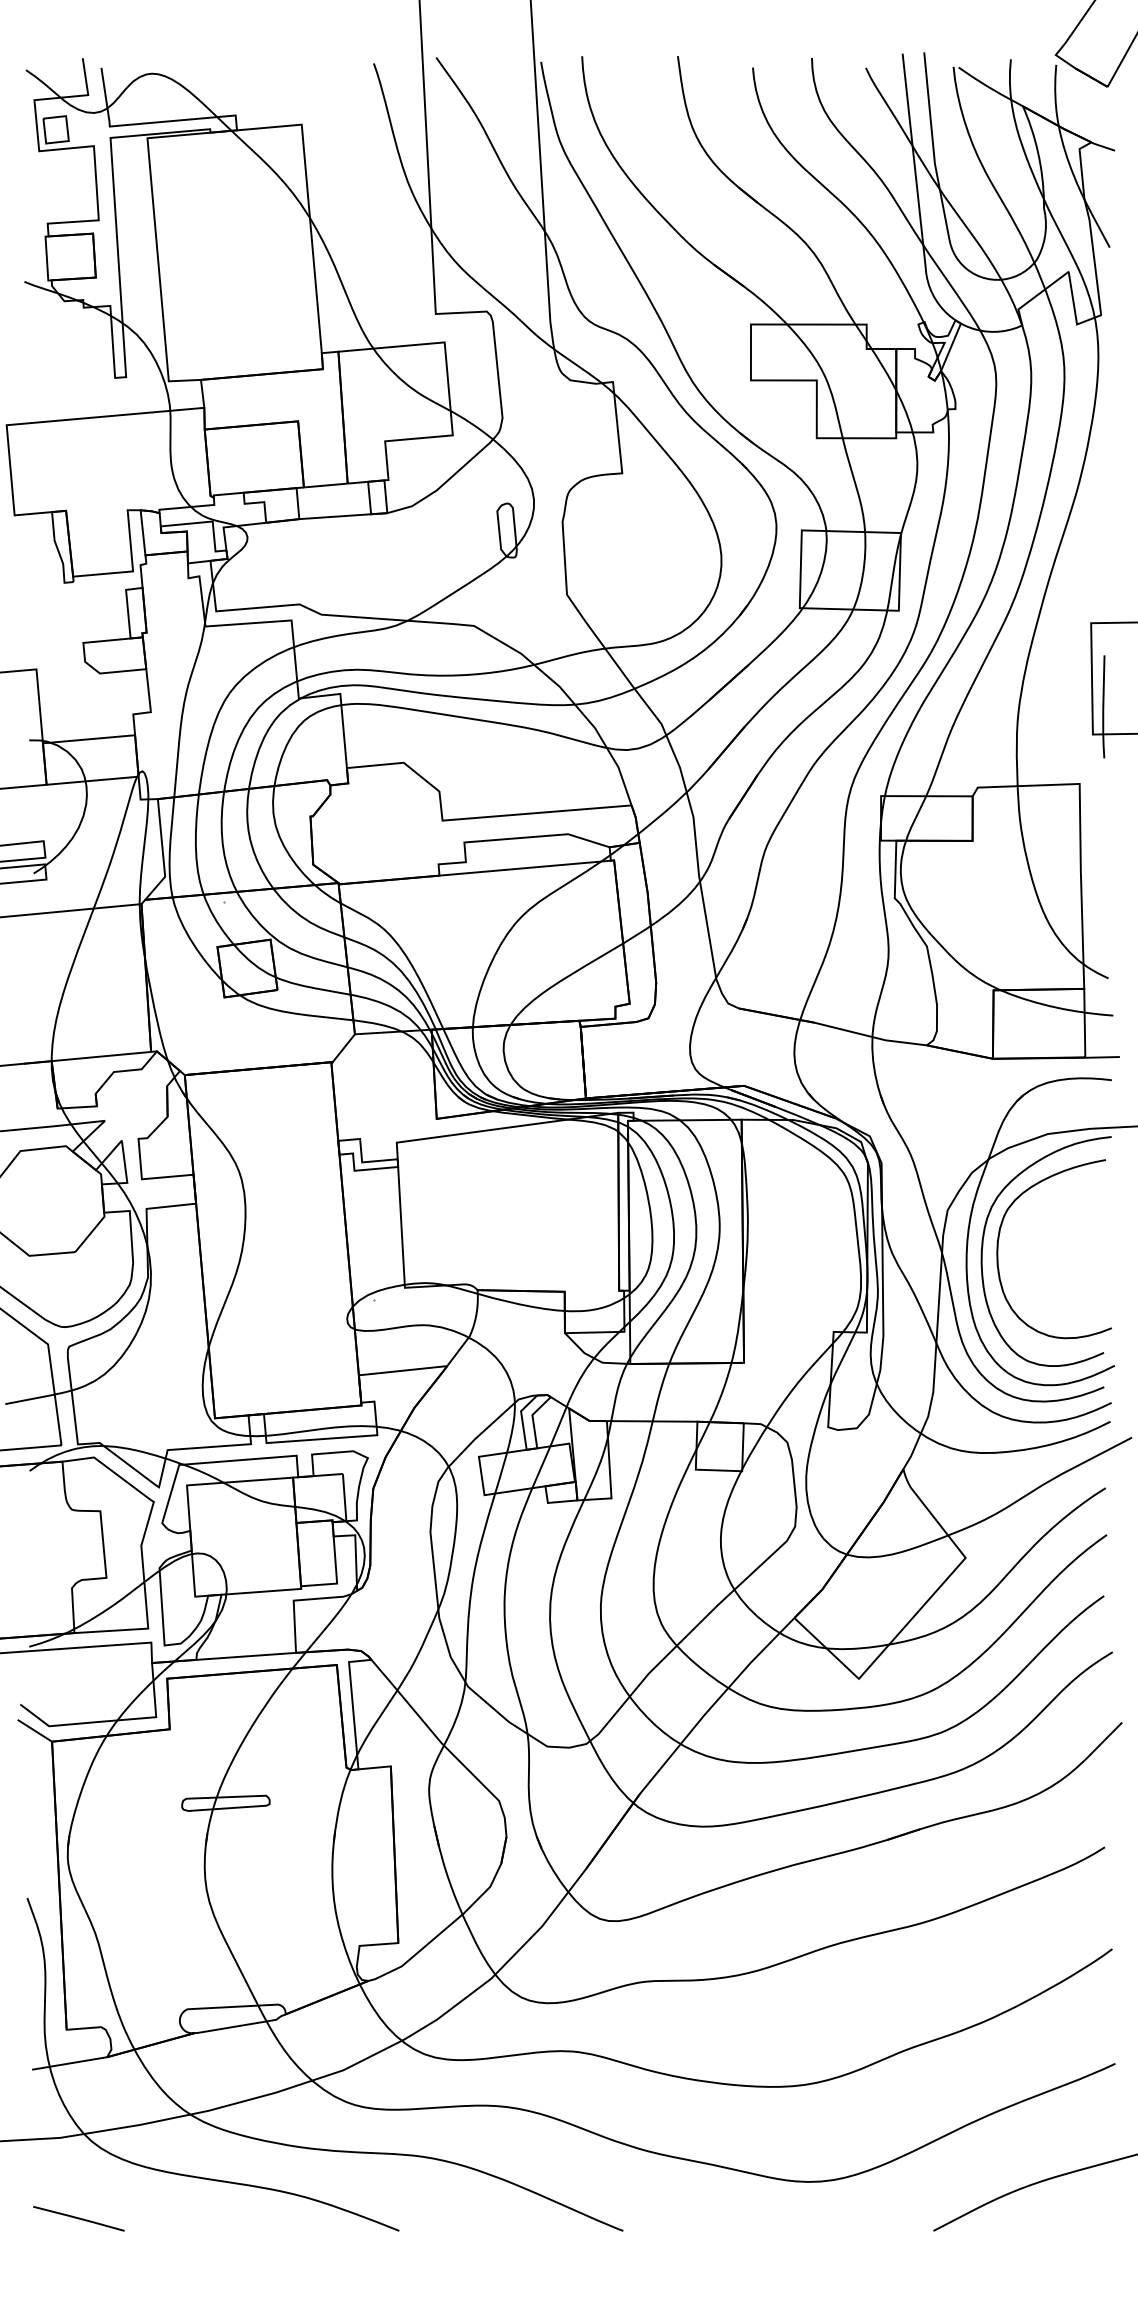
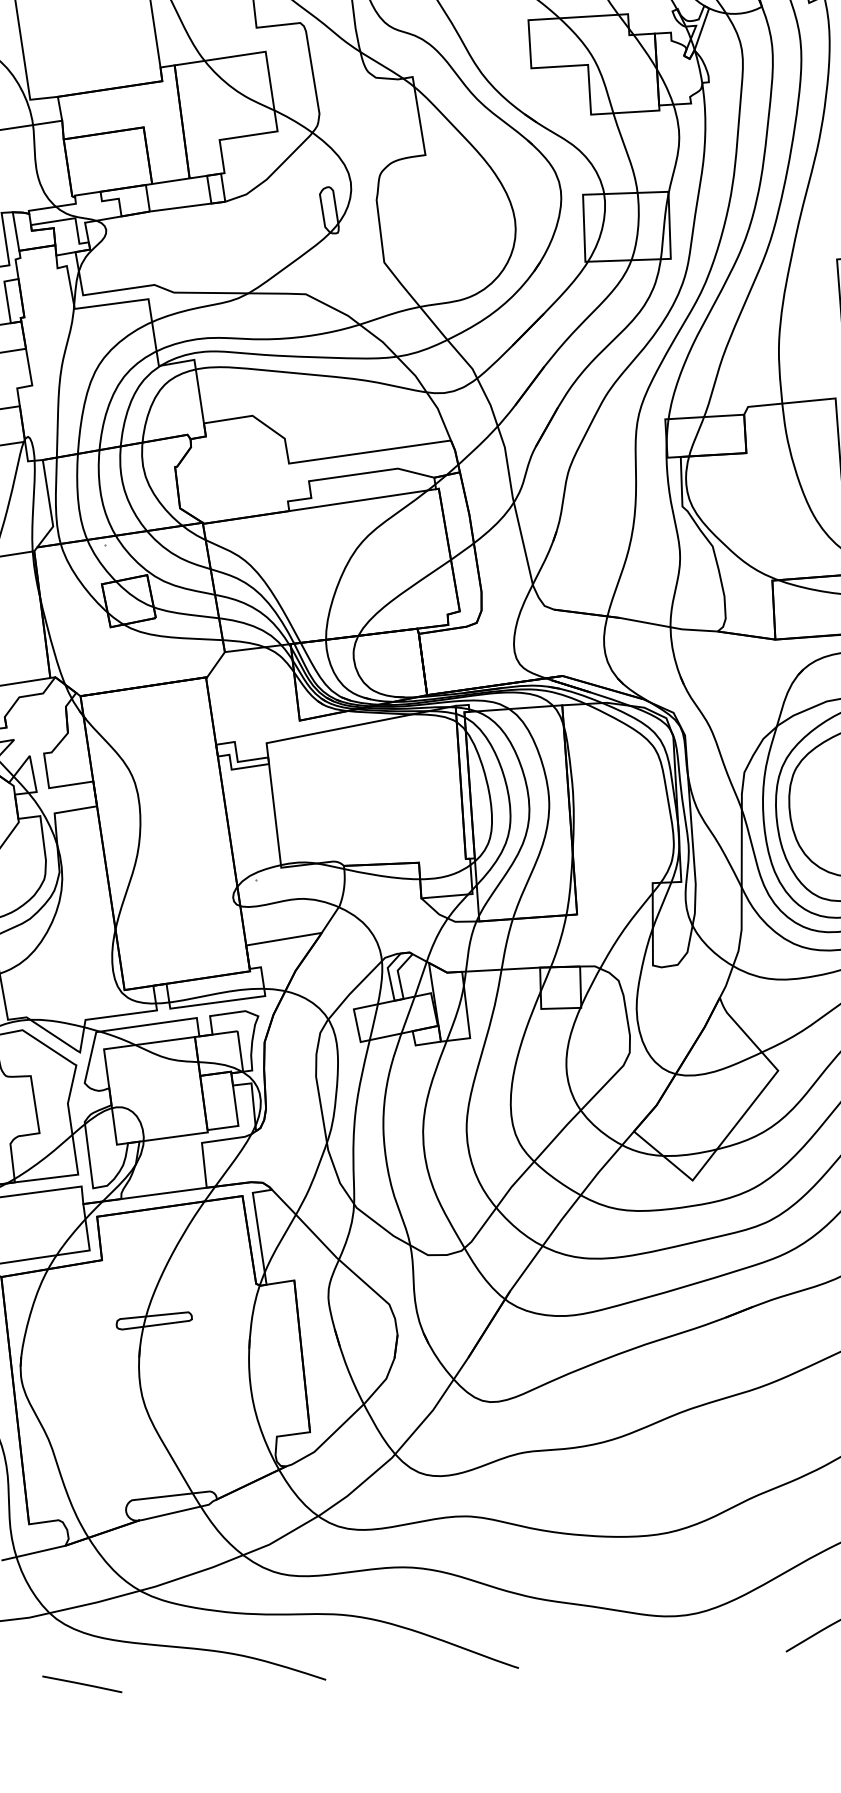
line: (78, 2218) -> (81, 1684), moved

